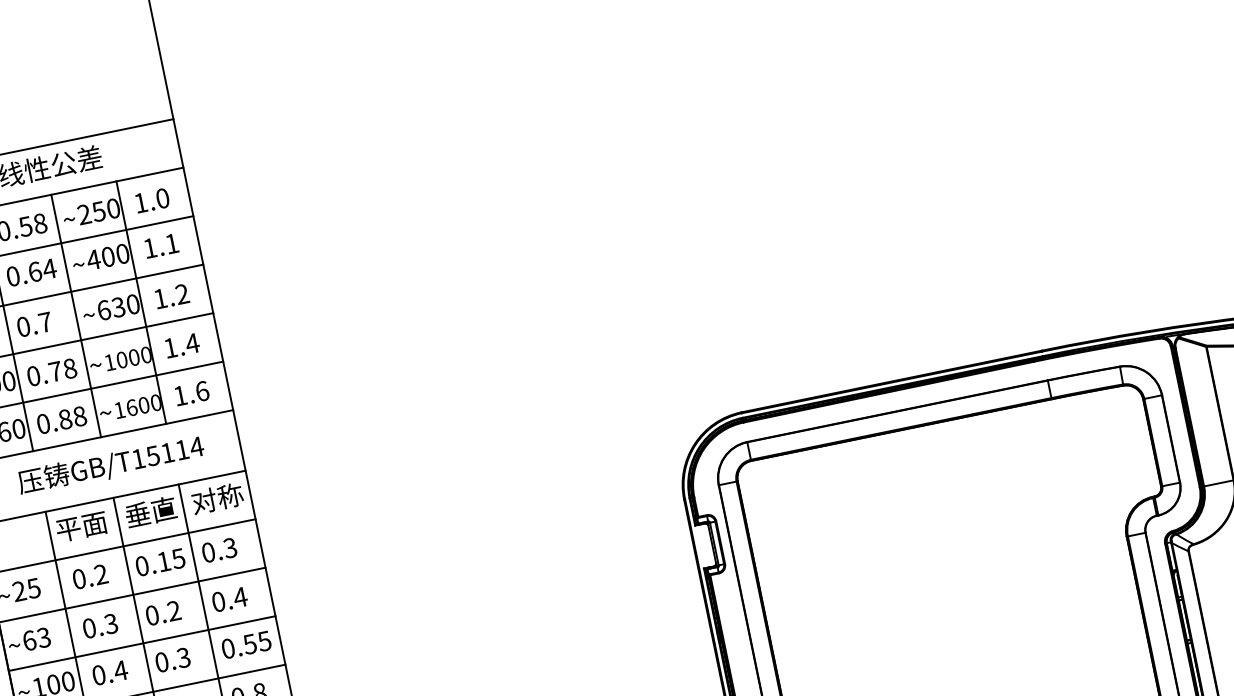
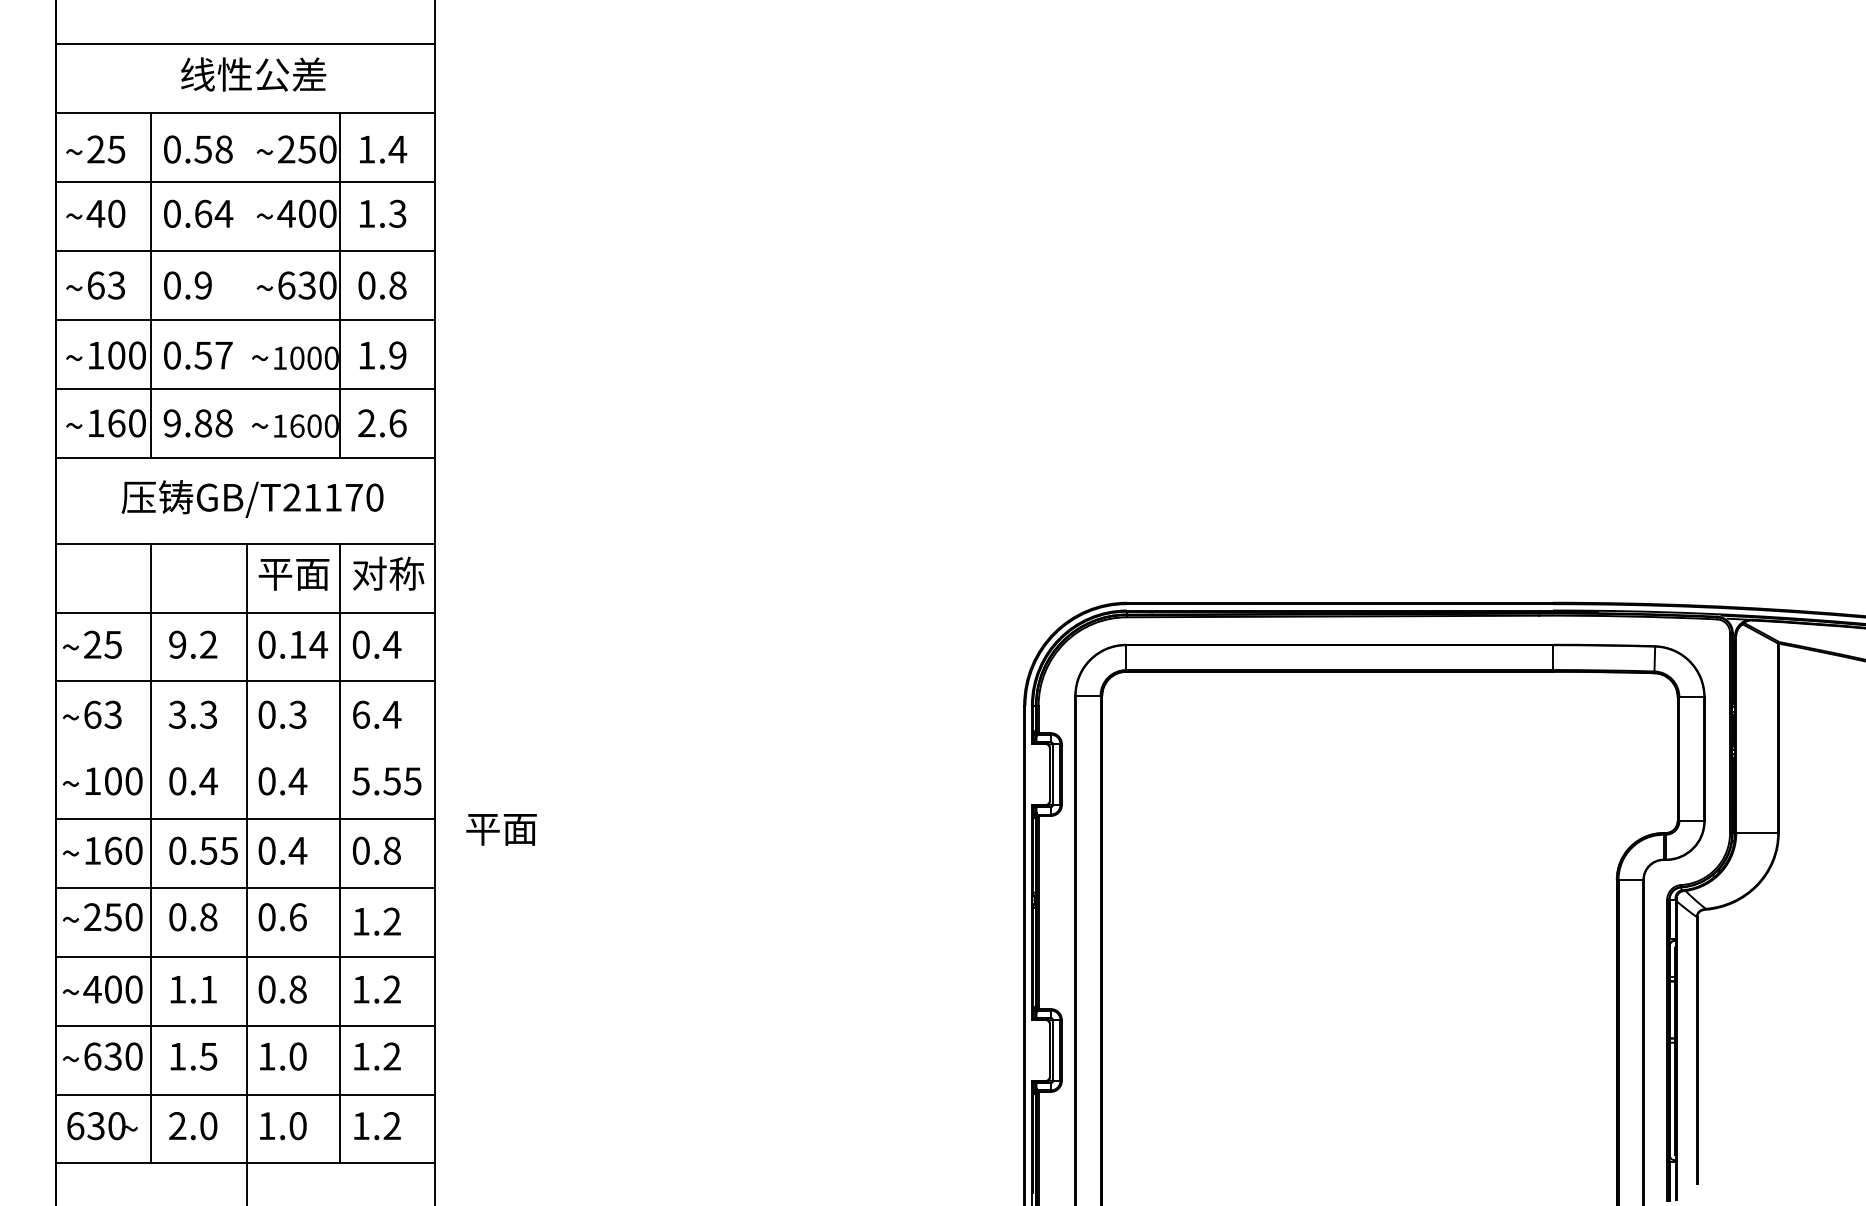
text: (162, 198) -> (397, 149), 1.0 -> 1.4
text: (171, 243) -> (397, 213), 1.1 -> 1.3
text: (171, 296) -> (382, 285), 1.2 -> 0.8
line: (76, 315) -> (247, 285), removed
text: (45, 322) -> (203, 285), 0.7 -> 0.9
text: (192, 343) -> (397, 355), 1.4 -> 1.9
text: (62, 370) -> (213, 355), 0.78 -> 0.57
text: (180, 395) -> (366, 422), 1.6 -> 2.6
text: (42, 424) -> (171, 423), 0.88 -> 9.88
text: (167, 452) -> (333, 497), GB/T15114 -> GB/T21170
text: (150, 512) -> (293, 573), 垂直 -> 平面
text: (81, 527) -> (501, 829), moved
text: (229, 547) -> (391, 644), 0.3 -> 0.4
text: (178, 558) -> (318, 644), 0.15 -> 0.14
text: (79, 578) -> (177, 644), 0.2 -> 9.2
text: (218, 601) -> (360, 714), 0.4 -> 6.4
text: (173, 610) -> (297, 714), 0.2 -> 0.3
text: (89, 628) -> (177, 714), 0.3 -> 3.3
line: (141, 643) -> (244, 750), removed
text: (227, 648) -> (360, 781), 0.55 -> 5.55
text: (183, 658) -> (297, 781), 0.3 -> 0.4

